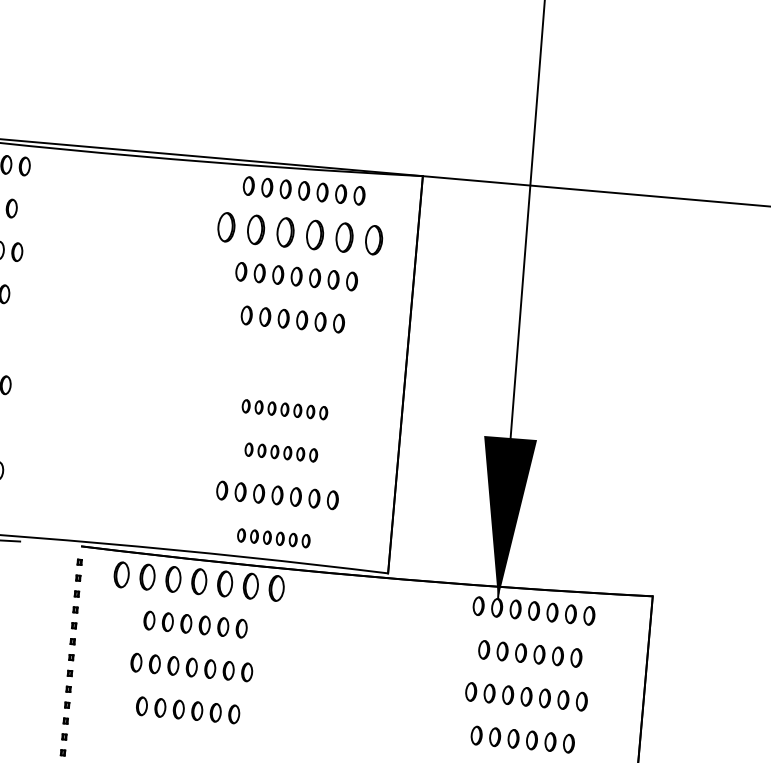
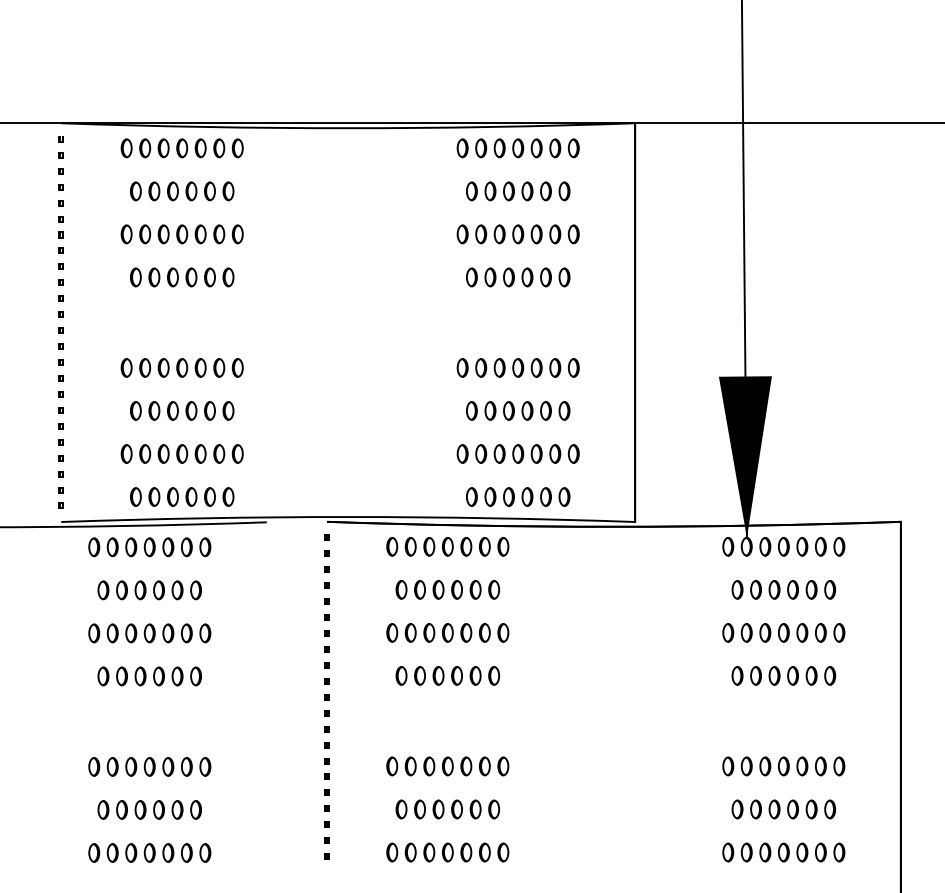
part: (300, 233) -> (518, 191), size x0.62
part: (284, 409) -> (517, 367), size x1.43
part: (281, 452) -> (518, 410), size x1.43
part: (274, 537) -> (518, 496), size x1.43
part: (199, 581) -> (447, 546), size x0.71

